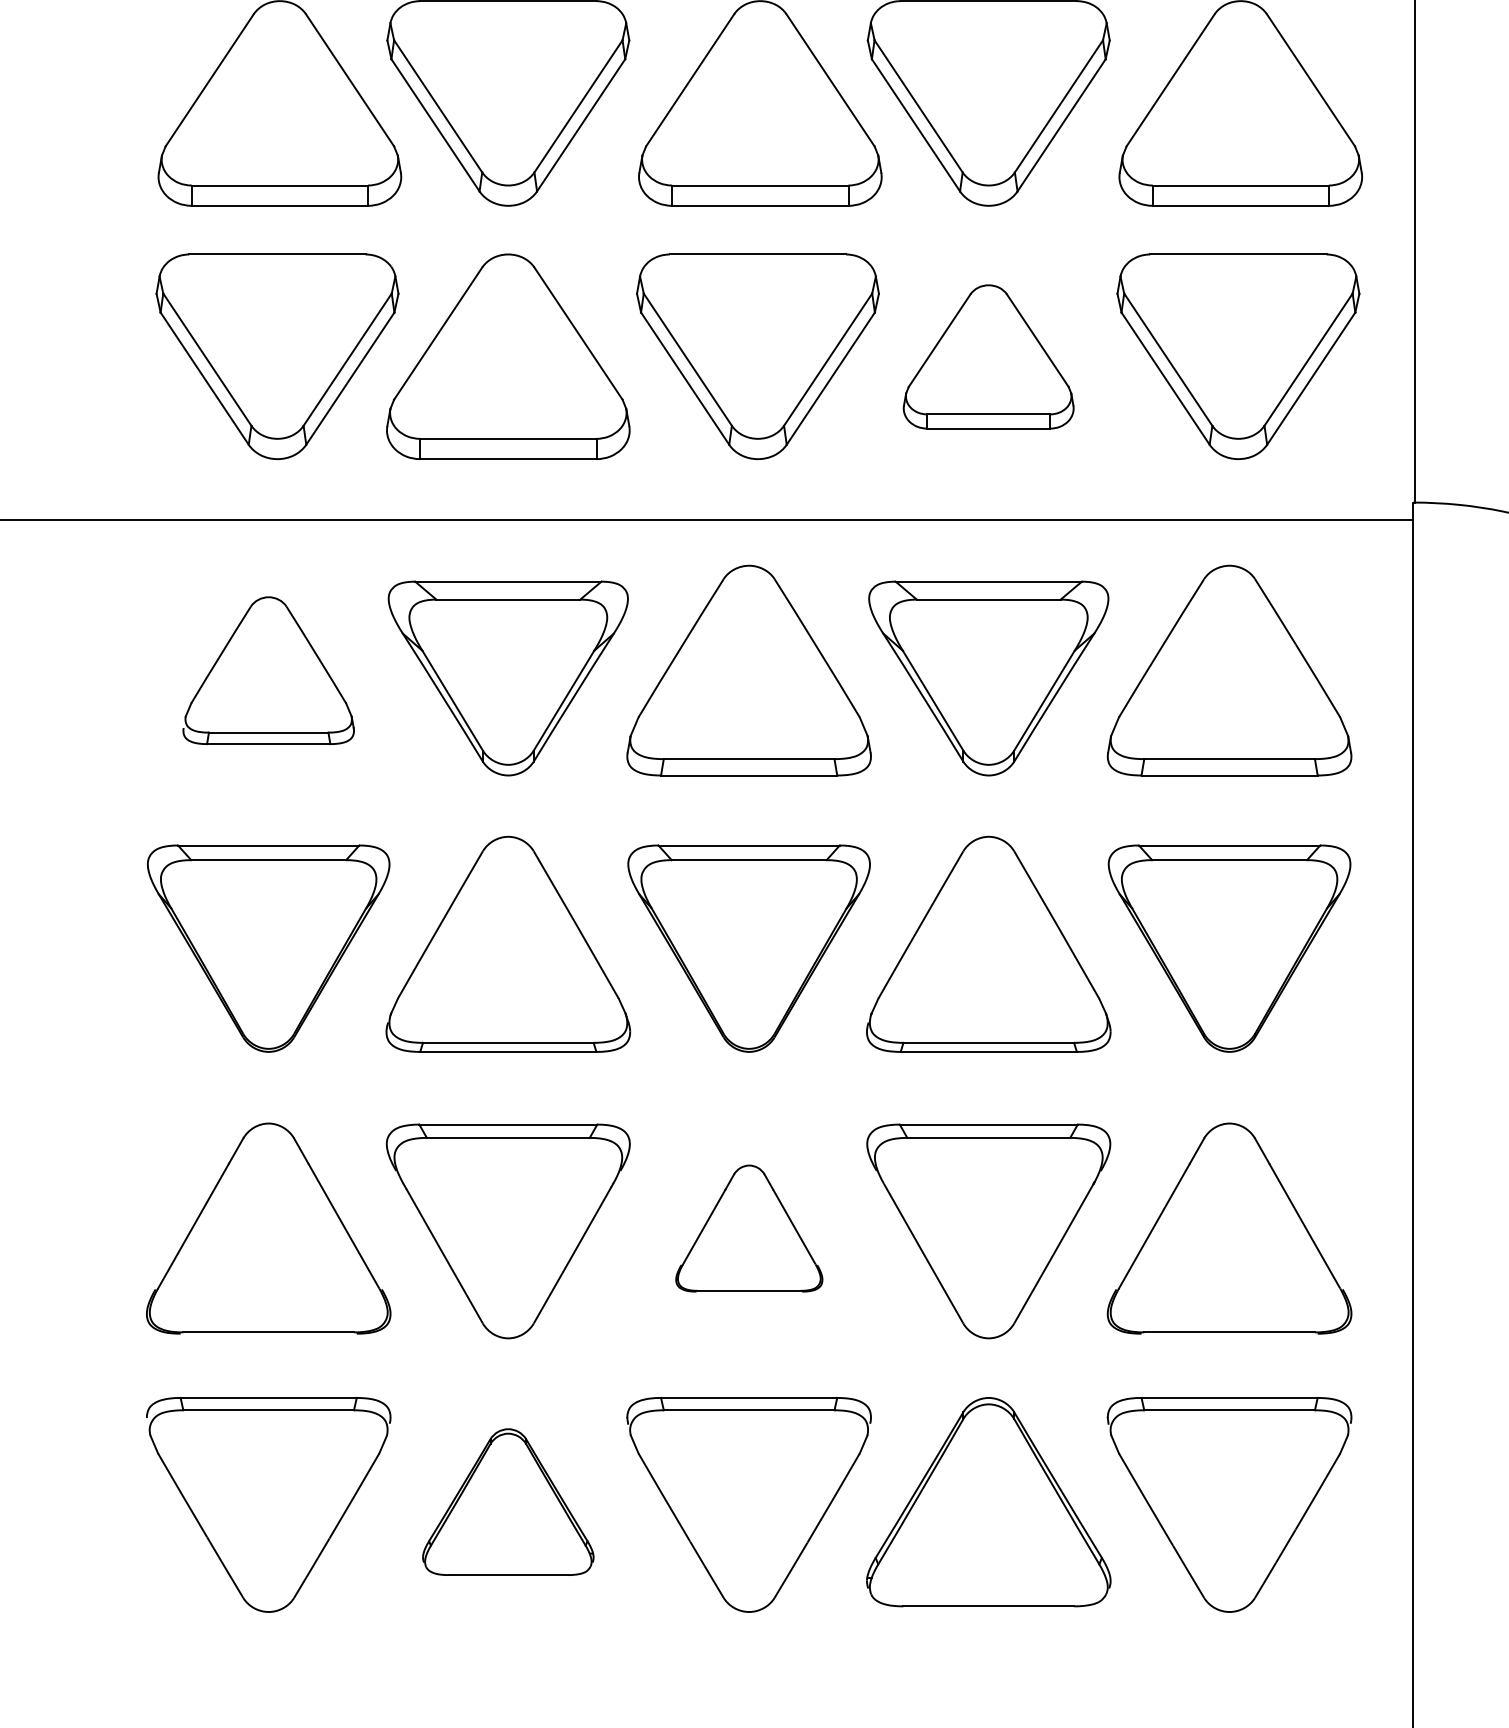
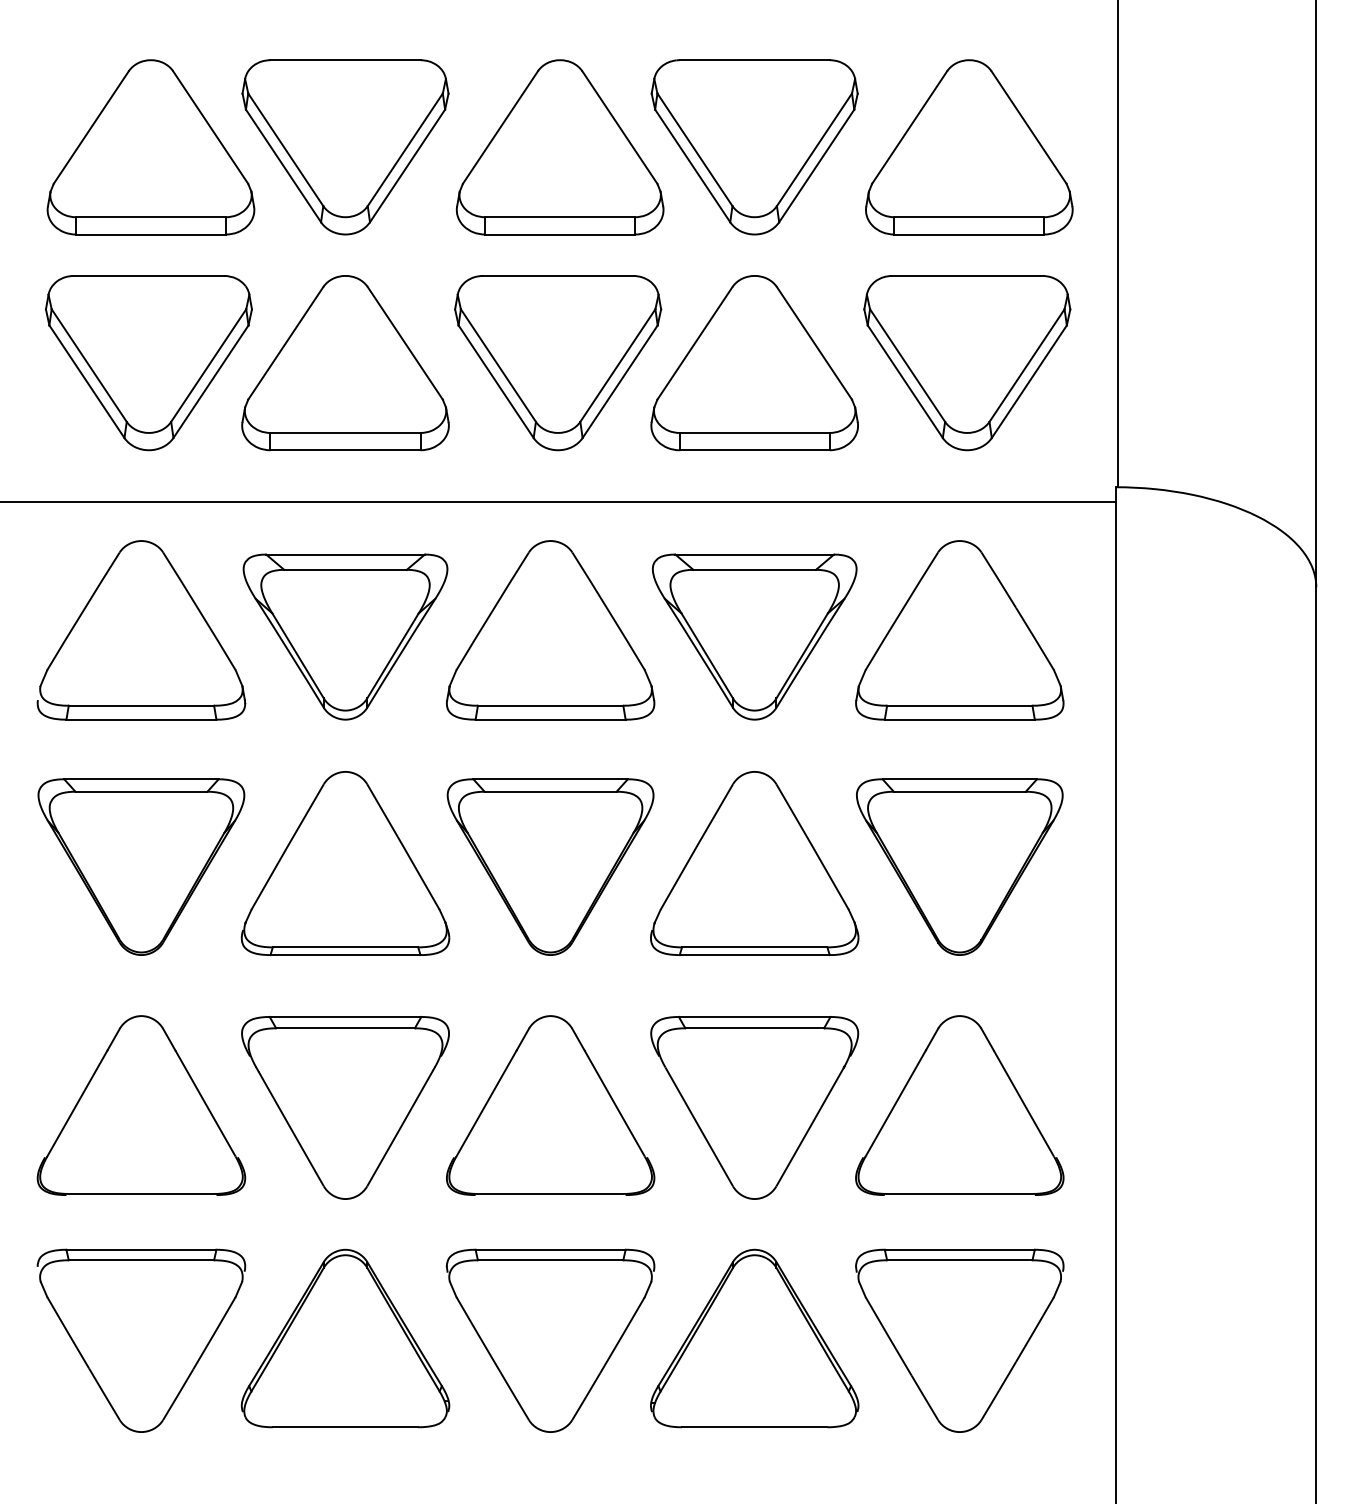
part: (988, 357) -> (754, 363), size x1.43
part: (268, 670) -> (141, 630), size x1.43
part: (749, 1228) -> (550, 1105), size x1.67
part: (508, 1502) -> (345, 1338), size x1.43

